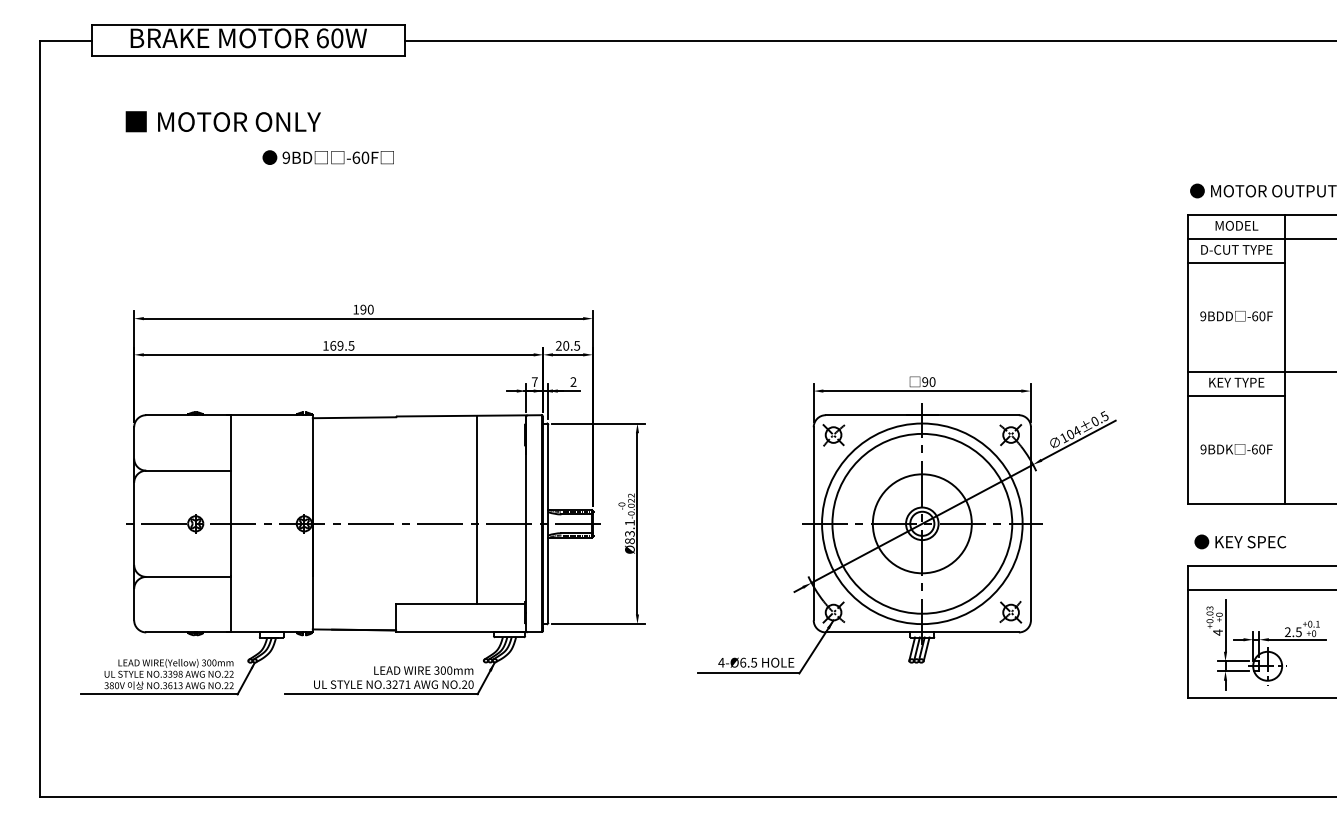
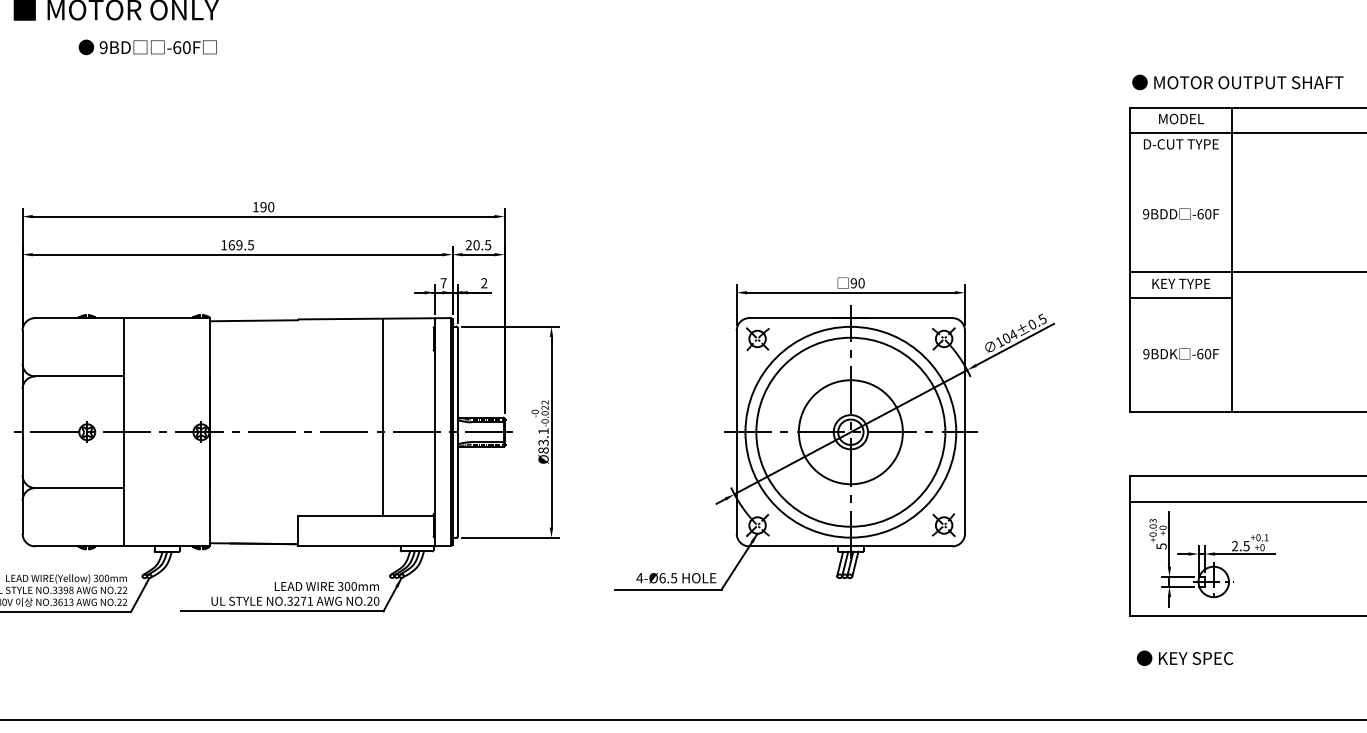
text: (327, 157) -> (146, 47), moved
line: (1236, 263) -> (1181, 158), removed
text: (1240, 541) -> (1185, 657), moved
text: (1217, 632) -> (1161, 546), 4 -> 5

